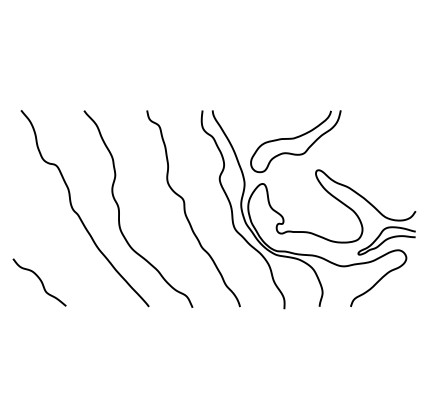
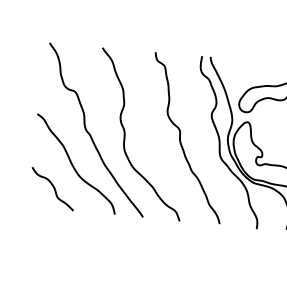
curve: (61, 252) -> (73, 165), added

